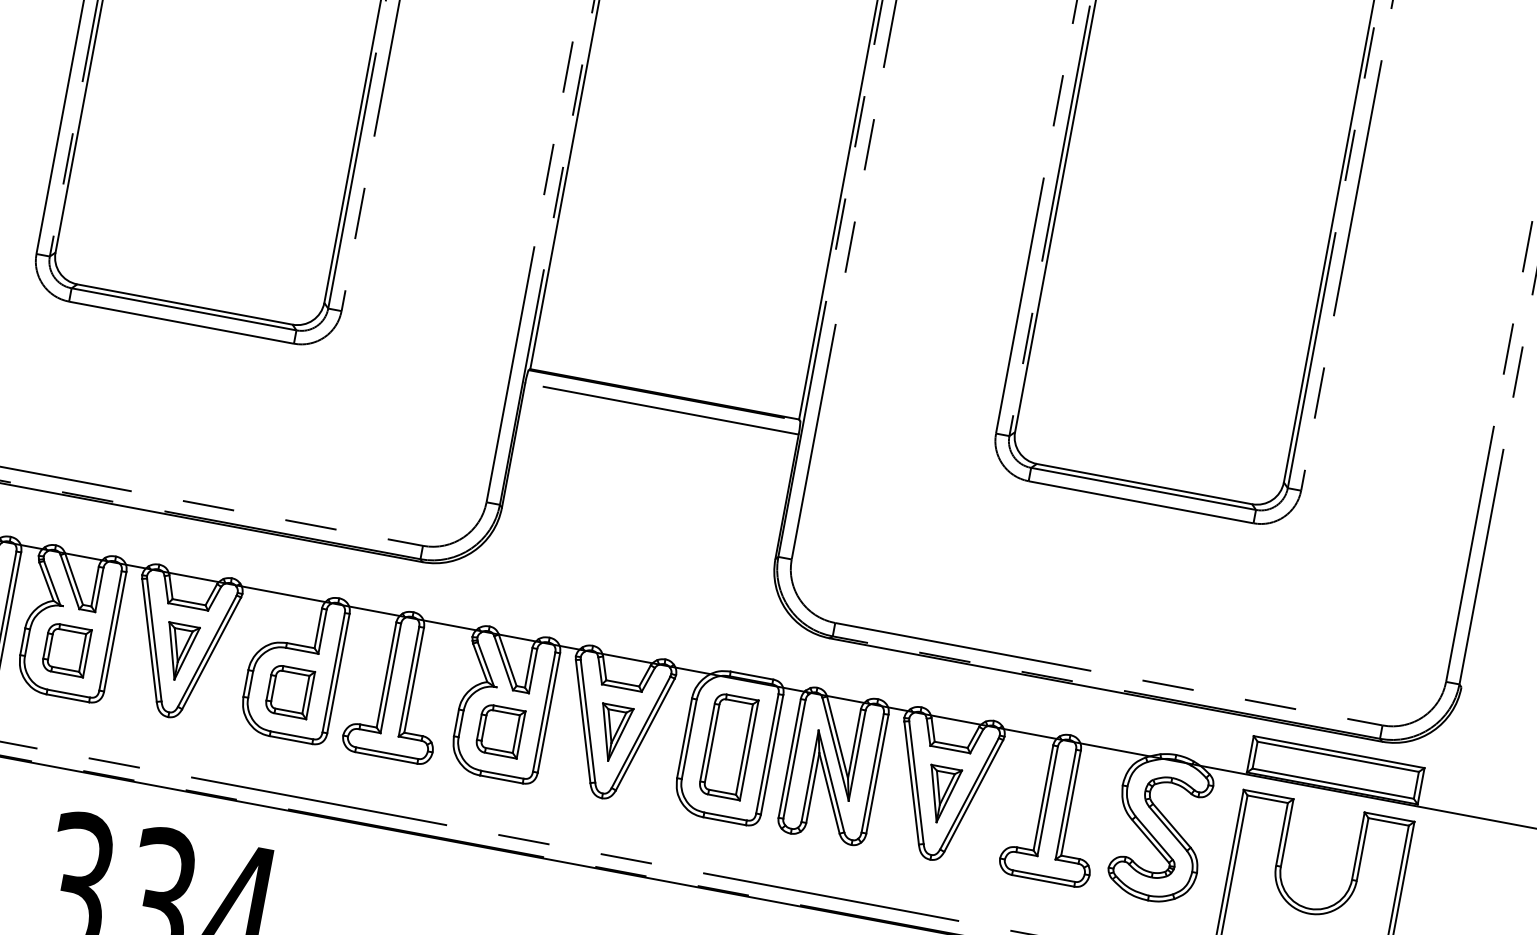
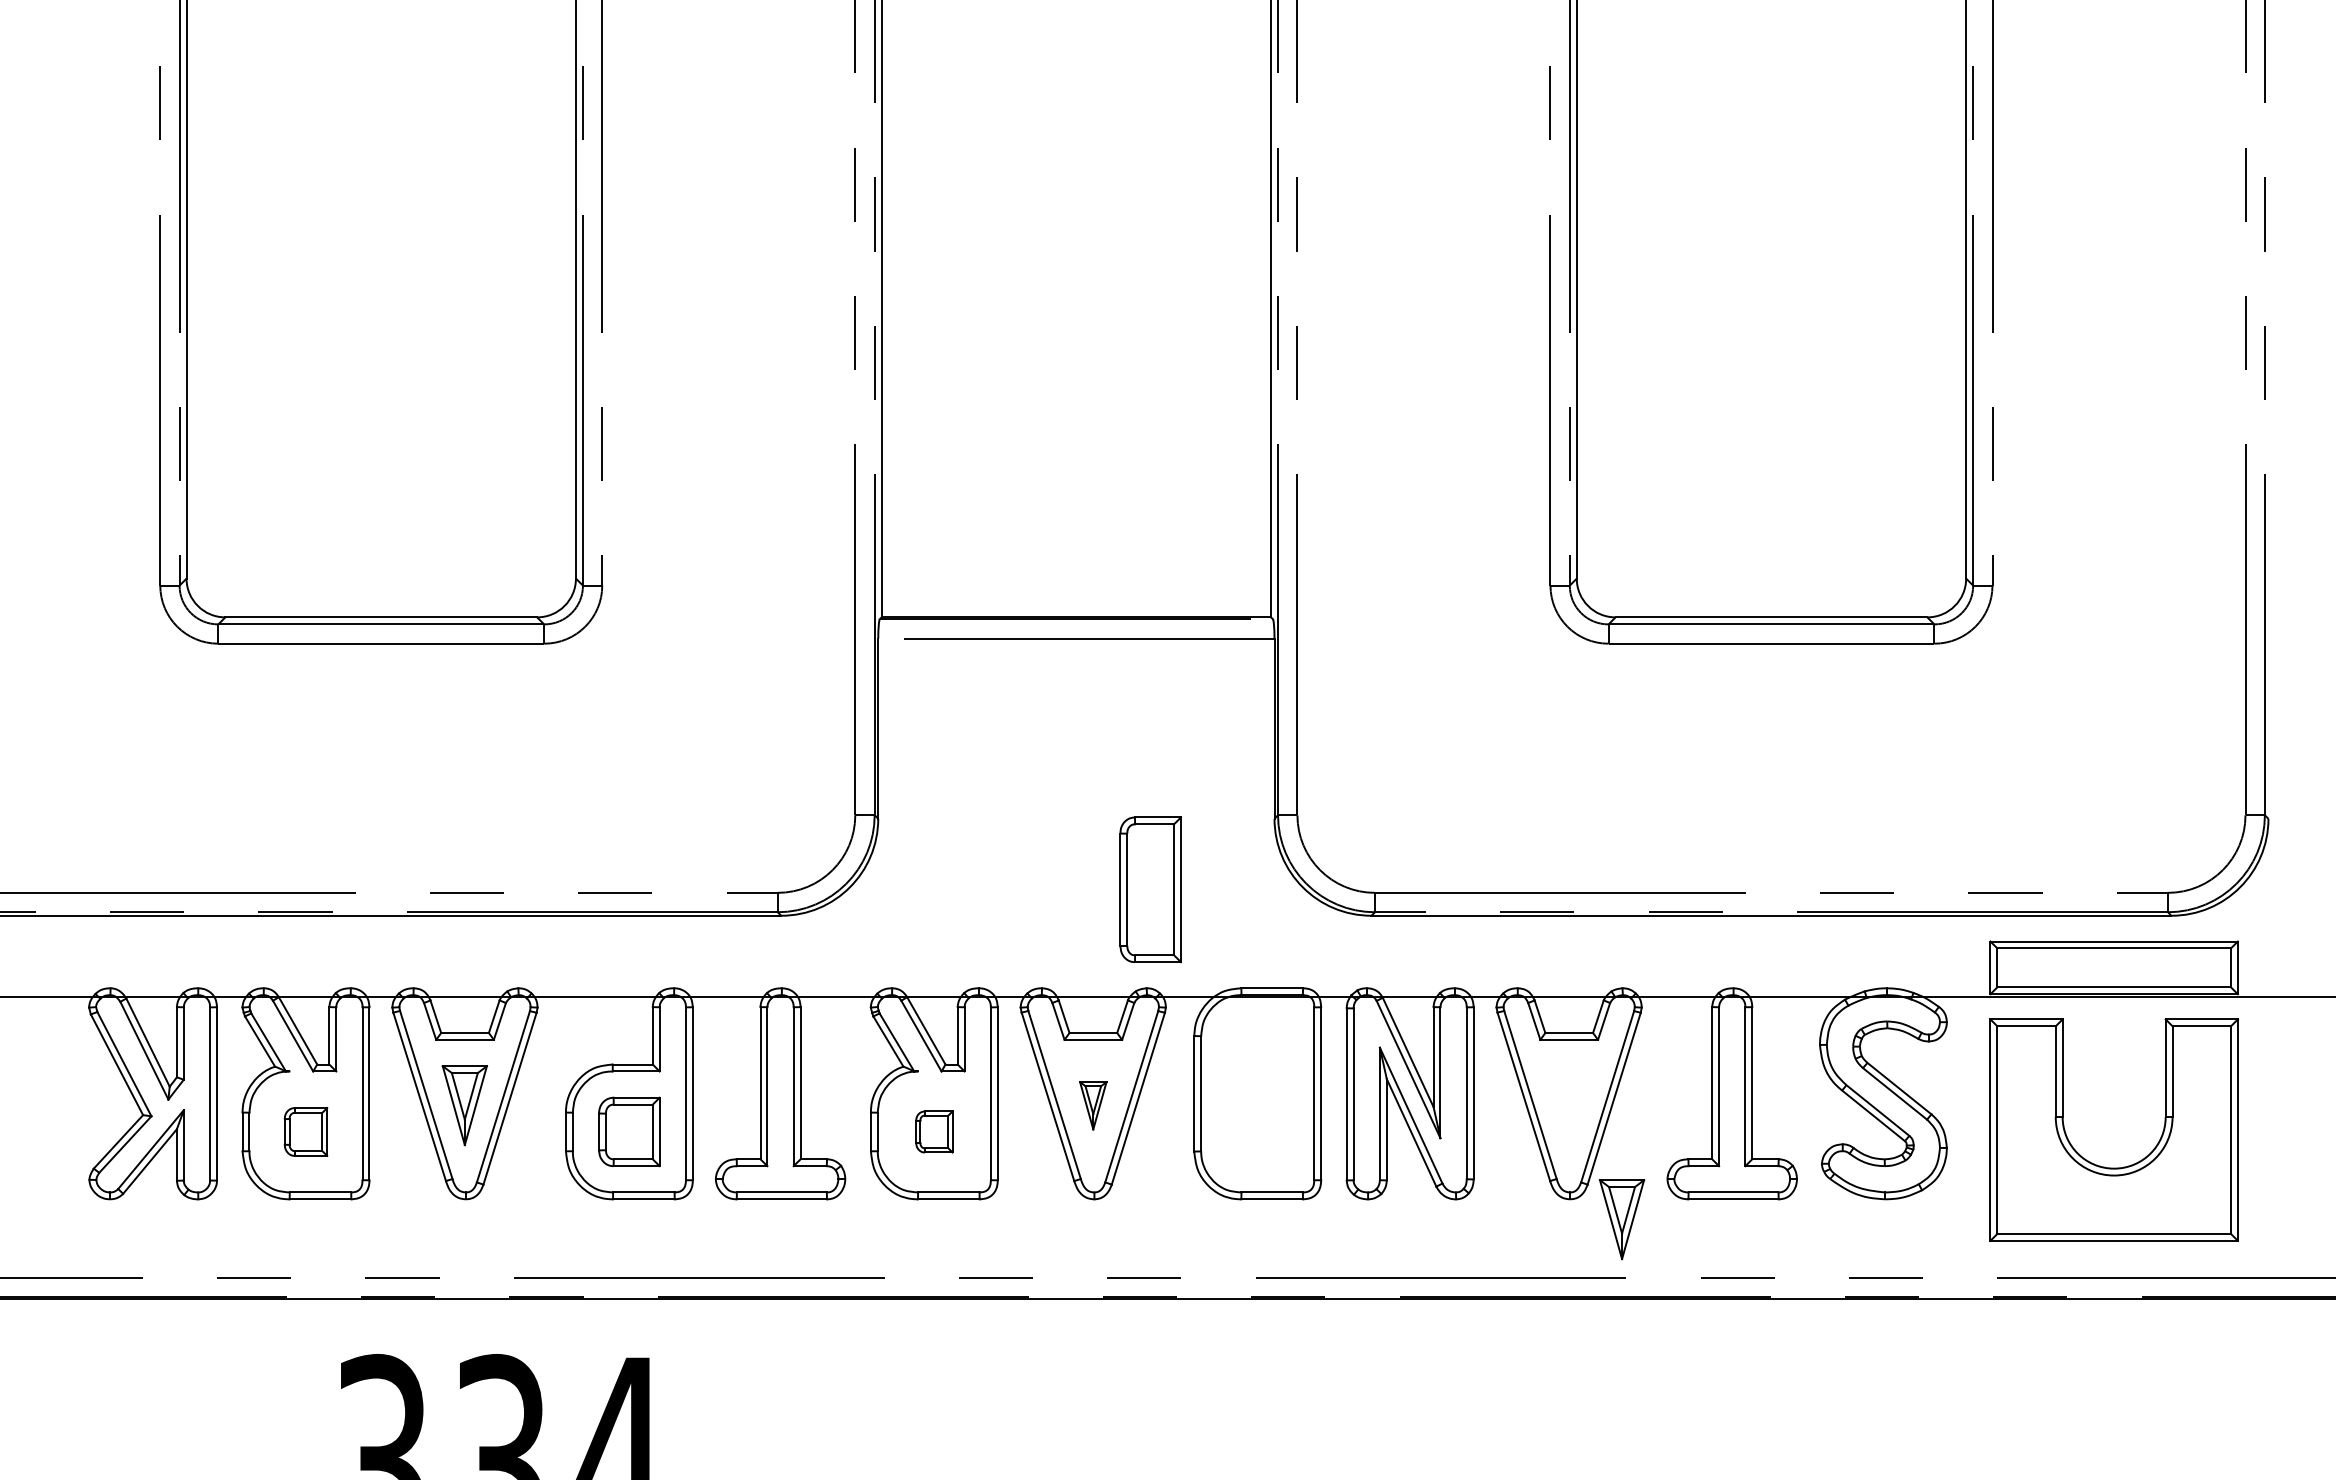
part: (66, 649) -> (305, 1131), size x0.7
part: (500, 730) -> (934, 1131), size x0.6
part: (613, 733) -> (1093, 1105), size x0.6
part: (728, 746) -> (1150, 889), moved
part: (941, 794) -> (1621, 1219), moved

